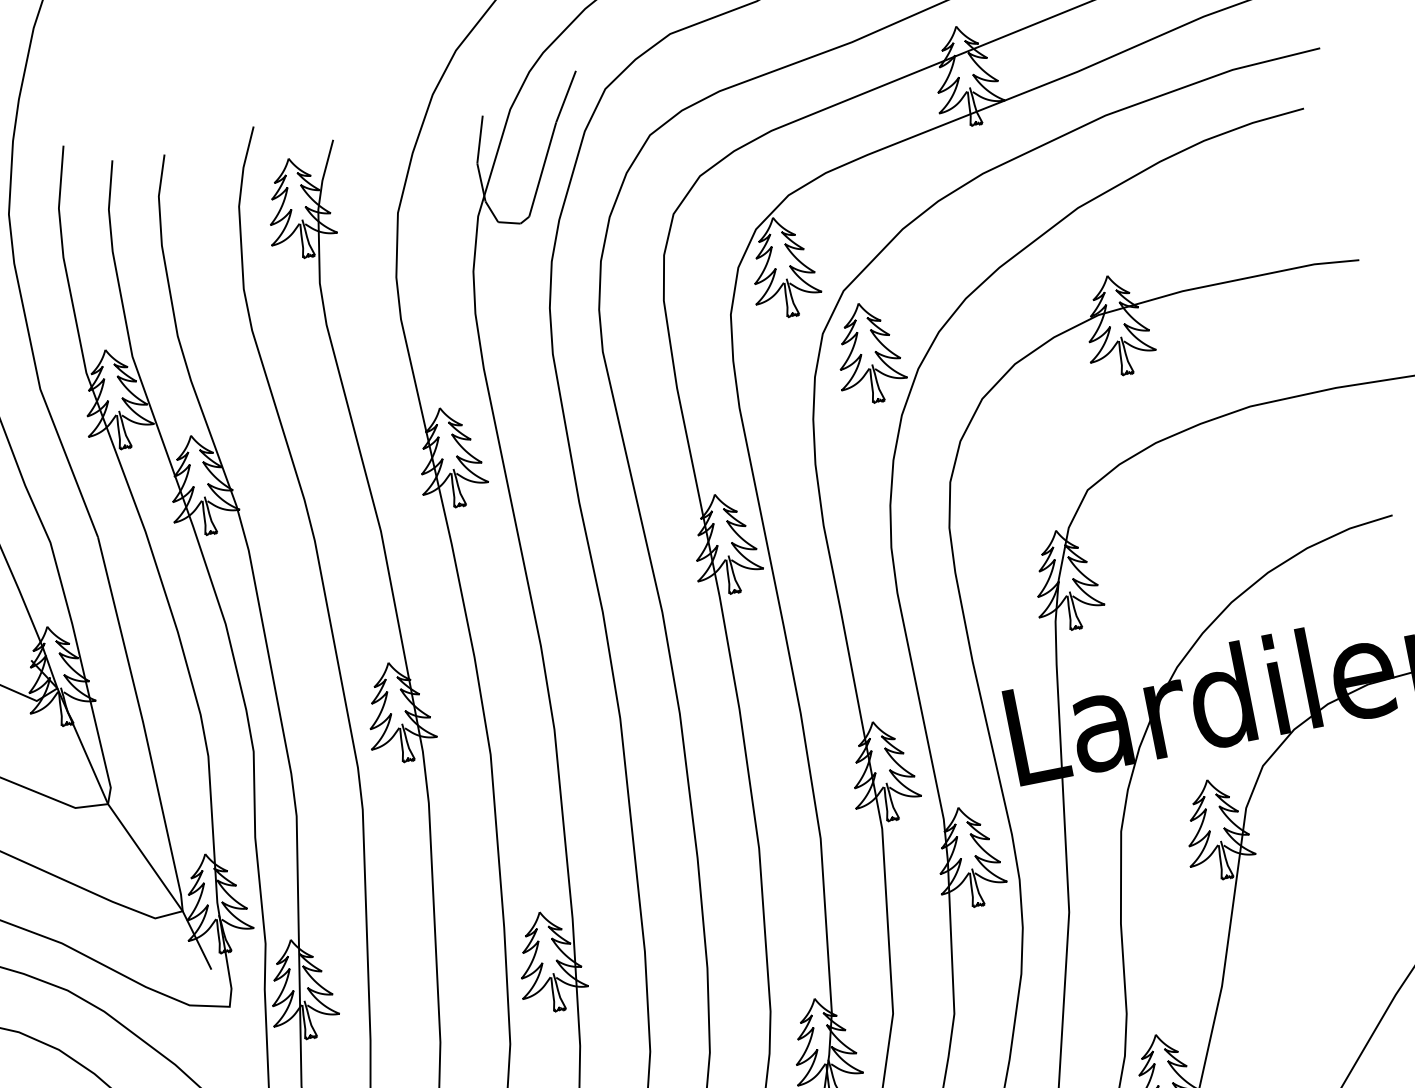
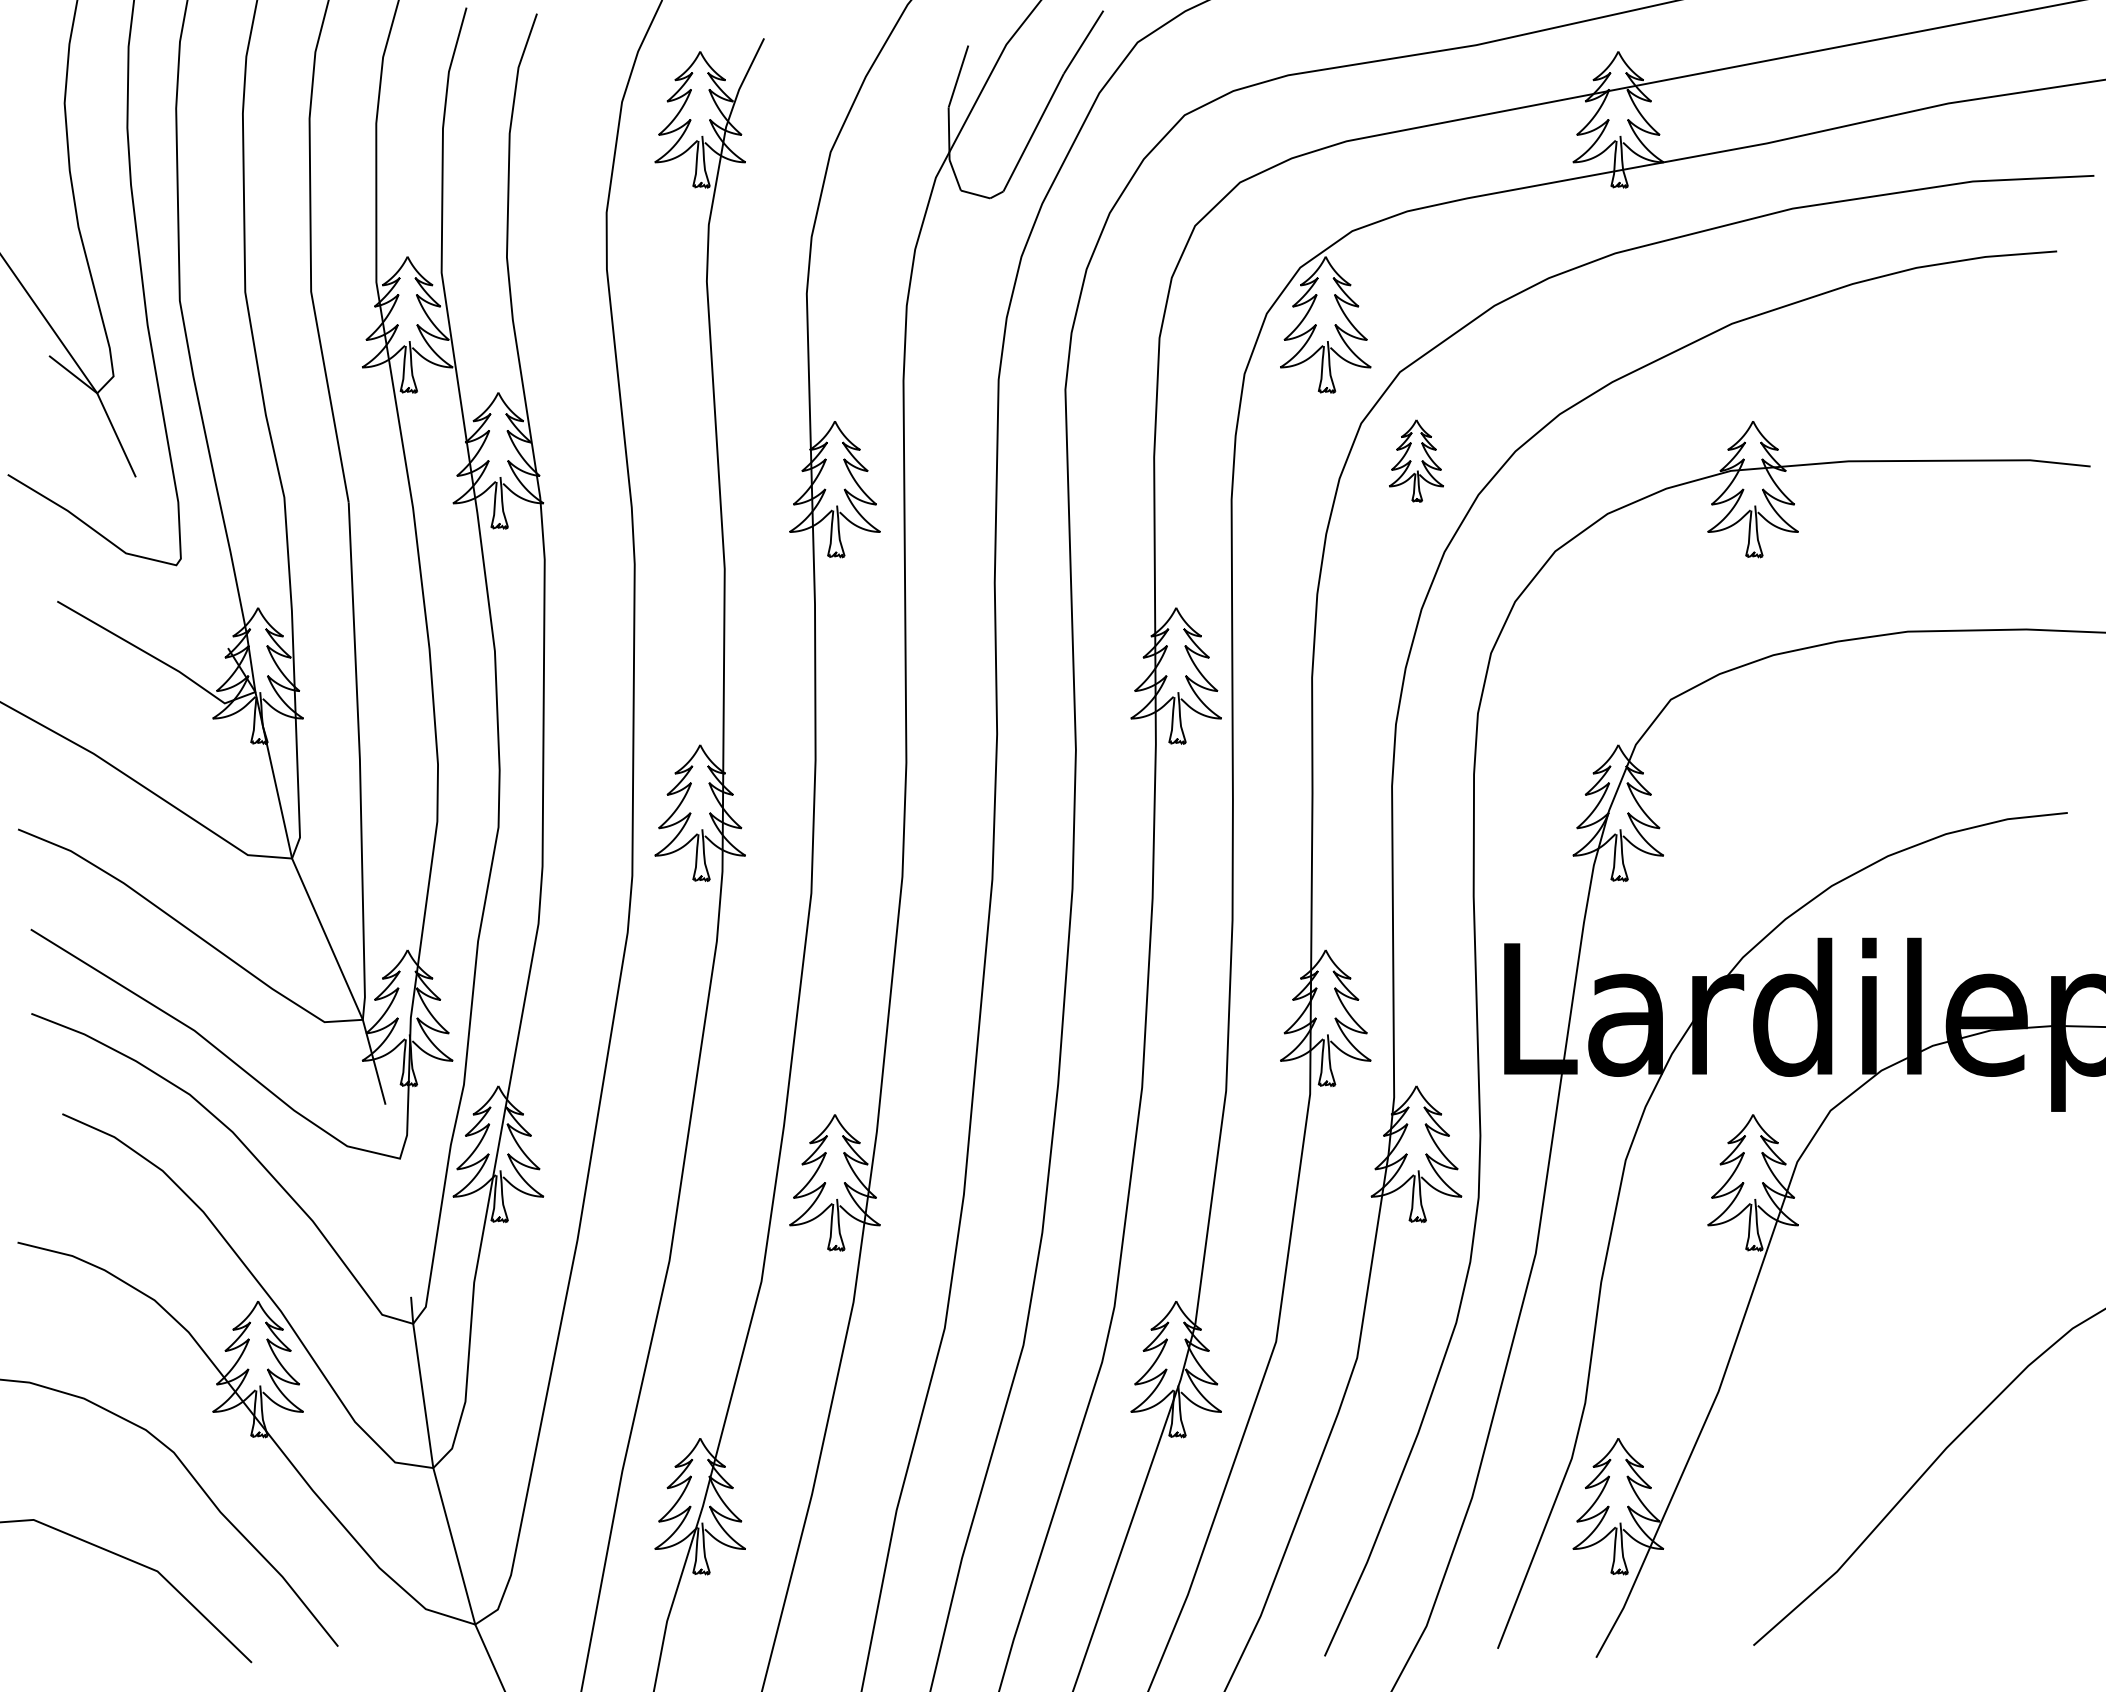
part: (868, 352) -> (1416, 460), size x0.6

